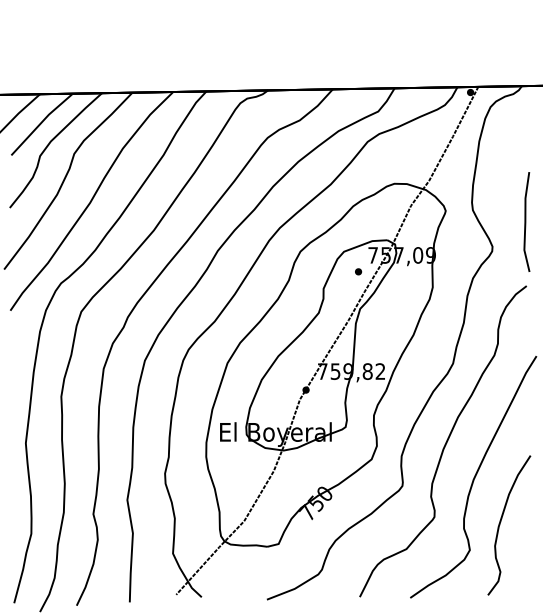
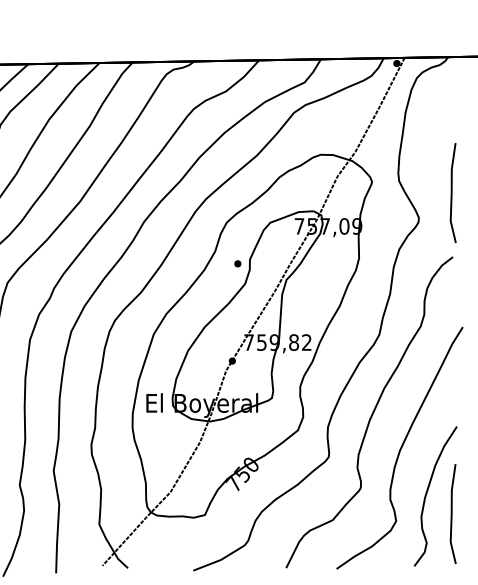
part: (358, 271) -> (237, 263), moved
line: (526, 542) -> (452, 513), added

